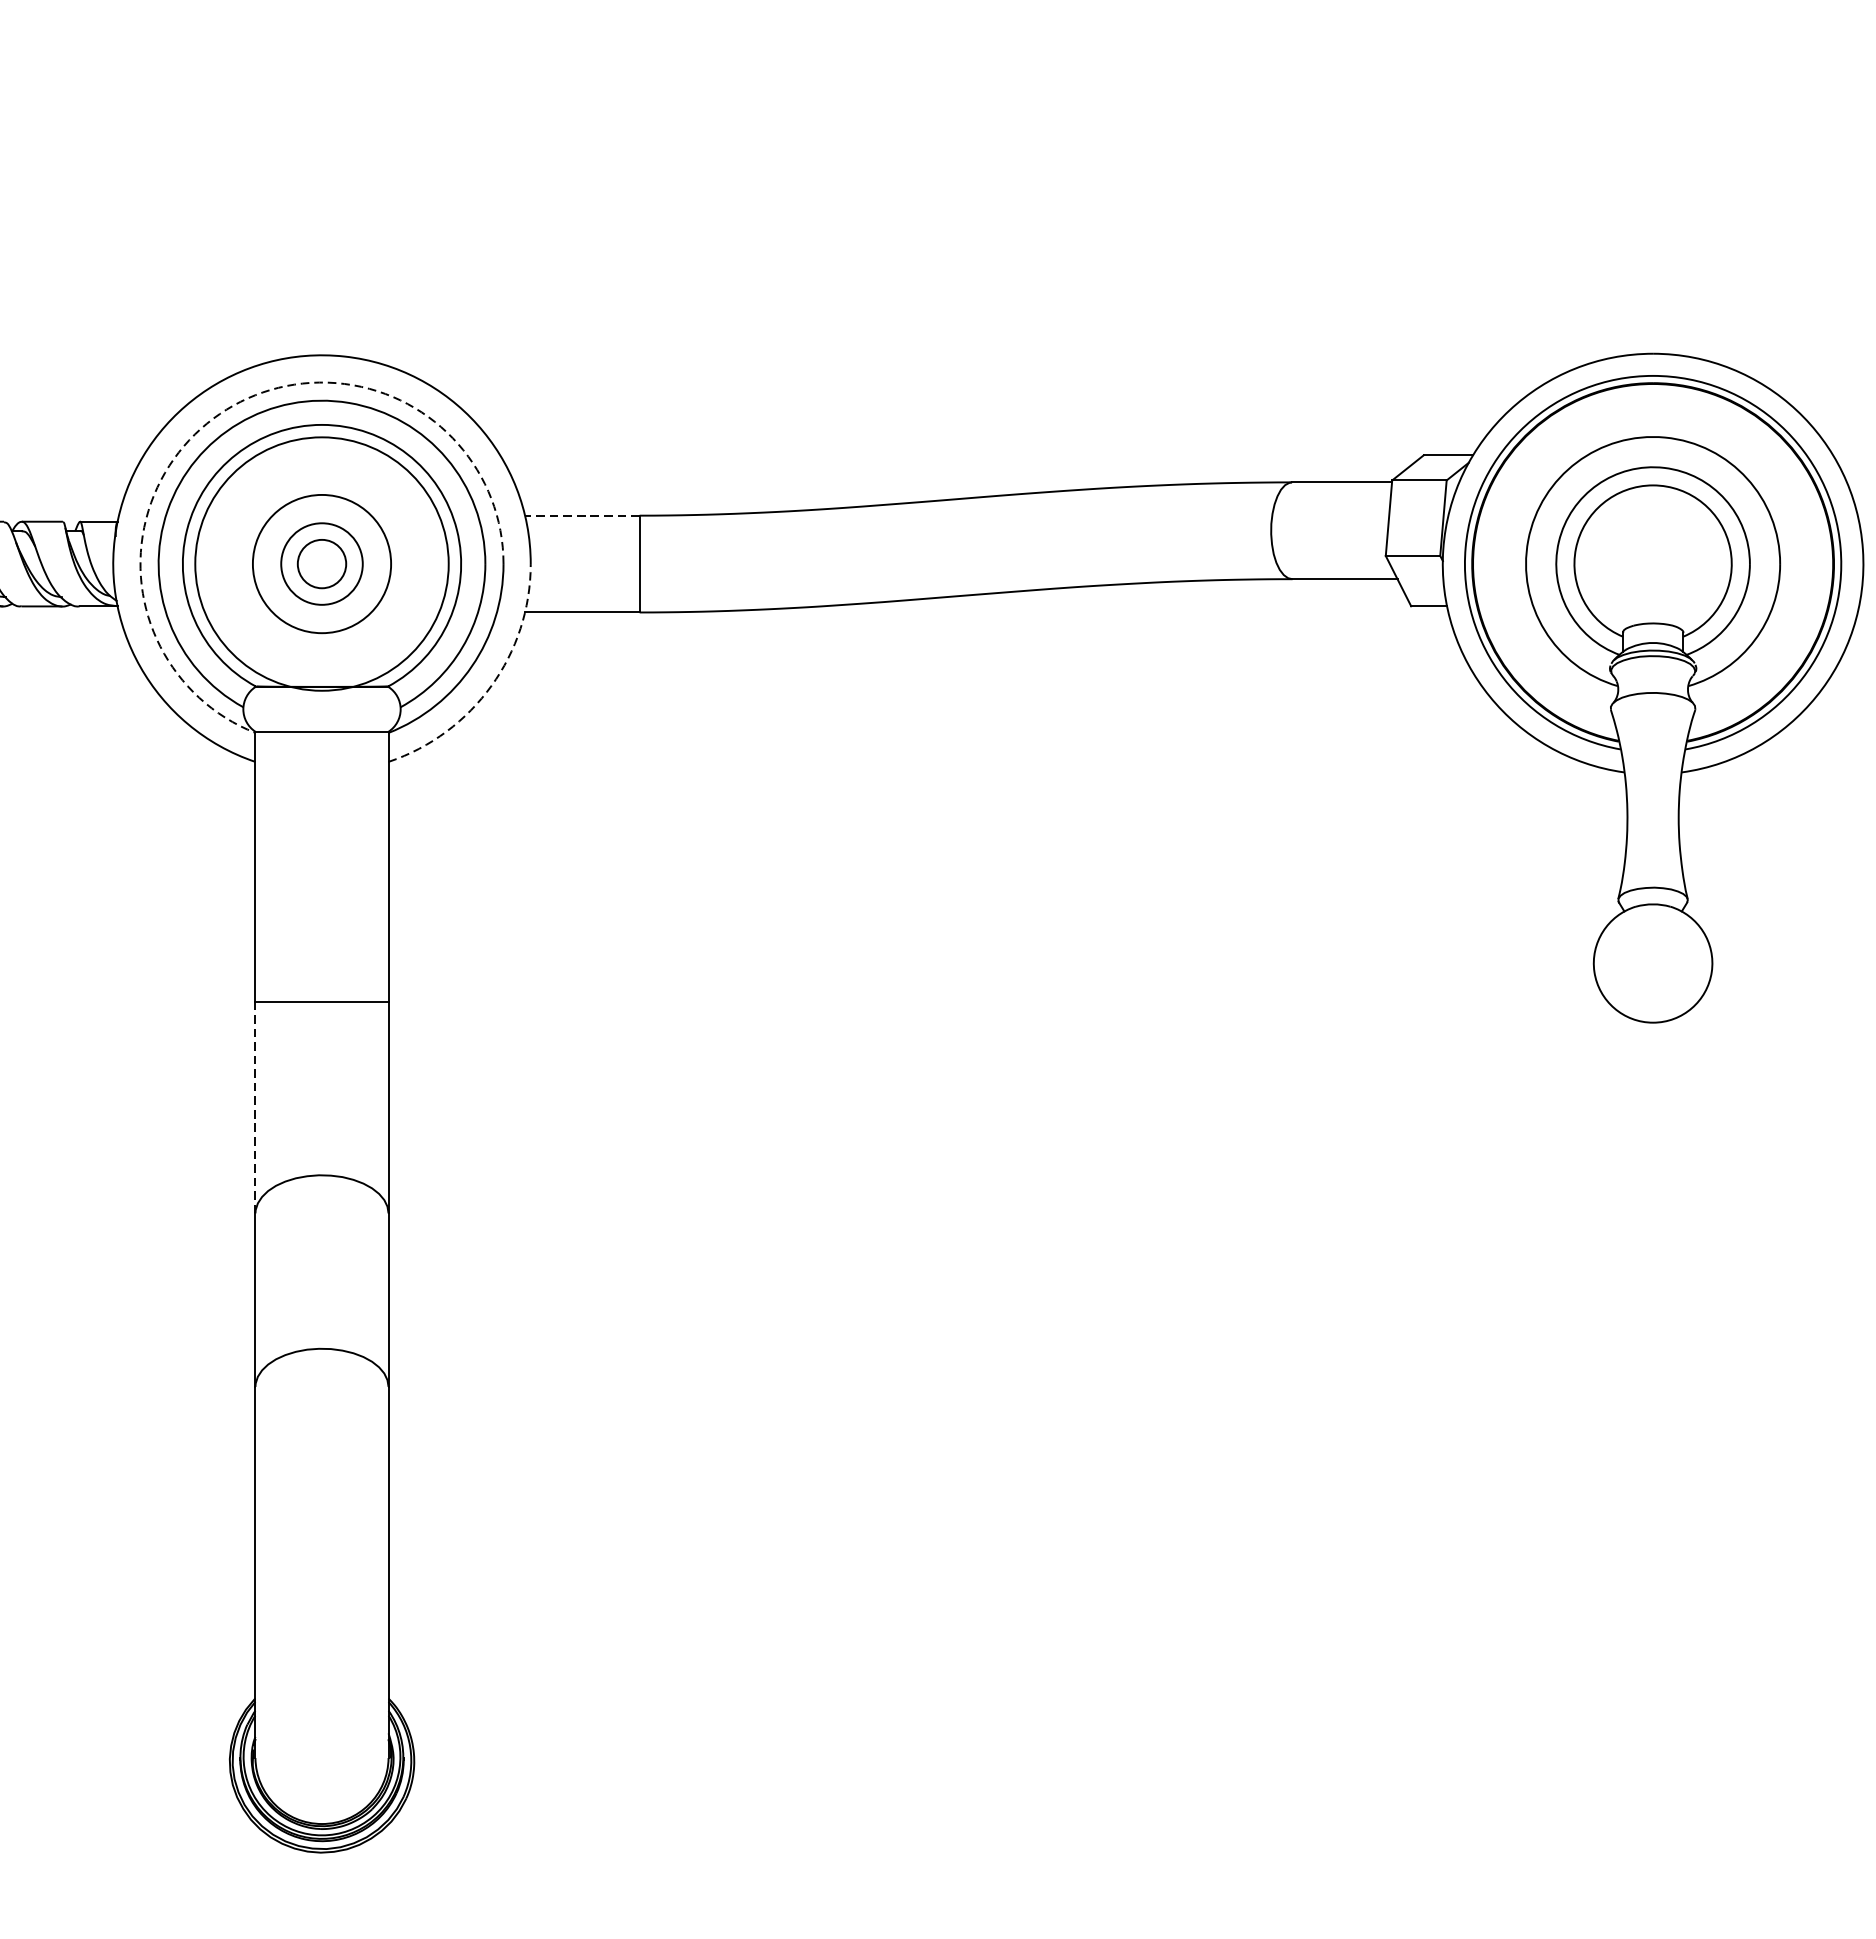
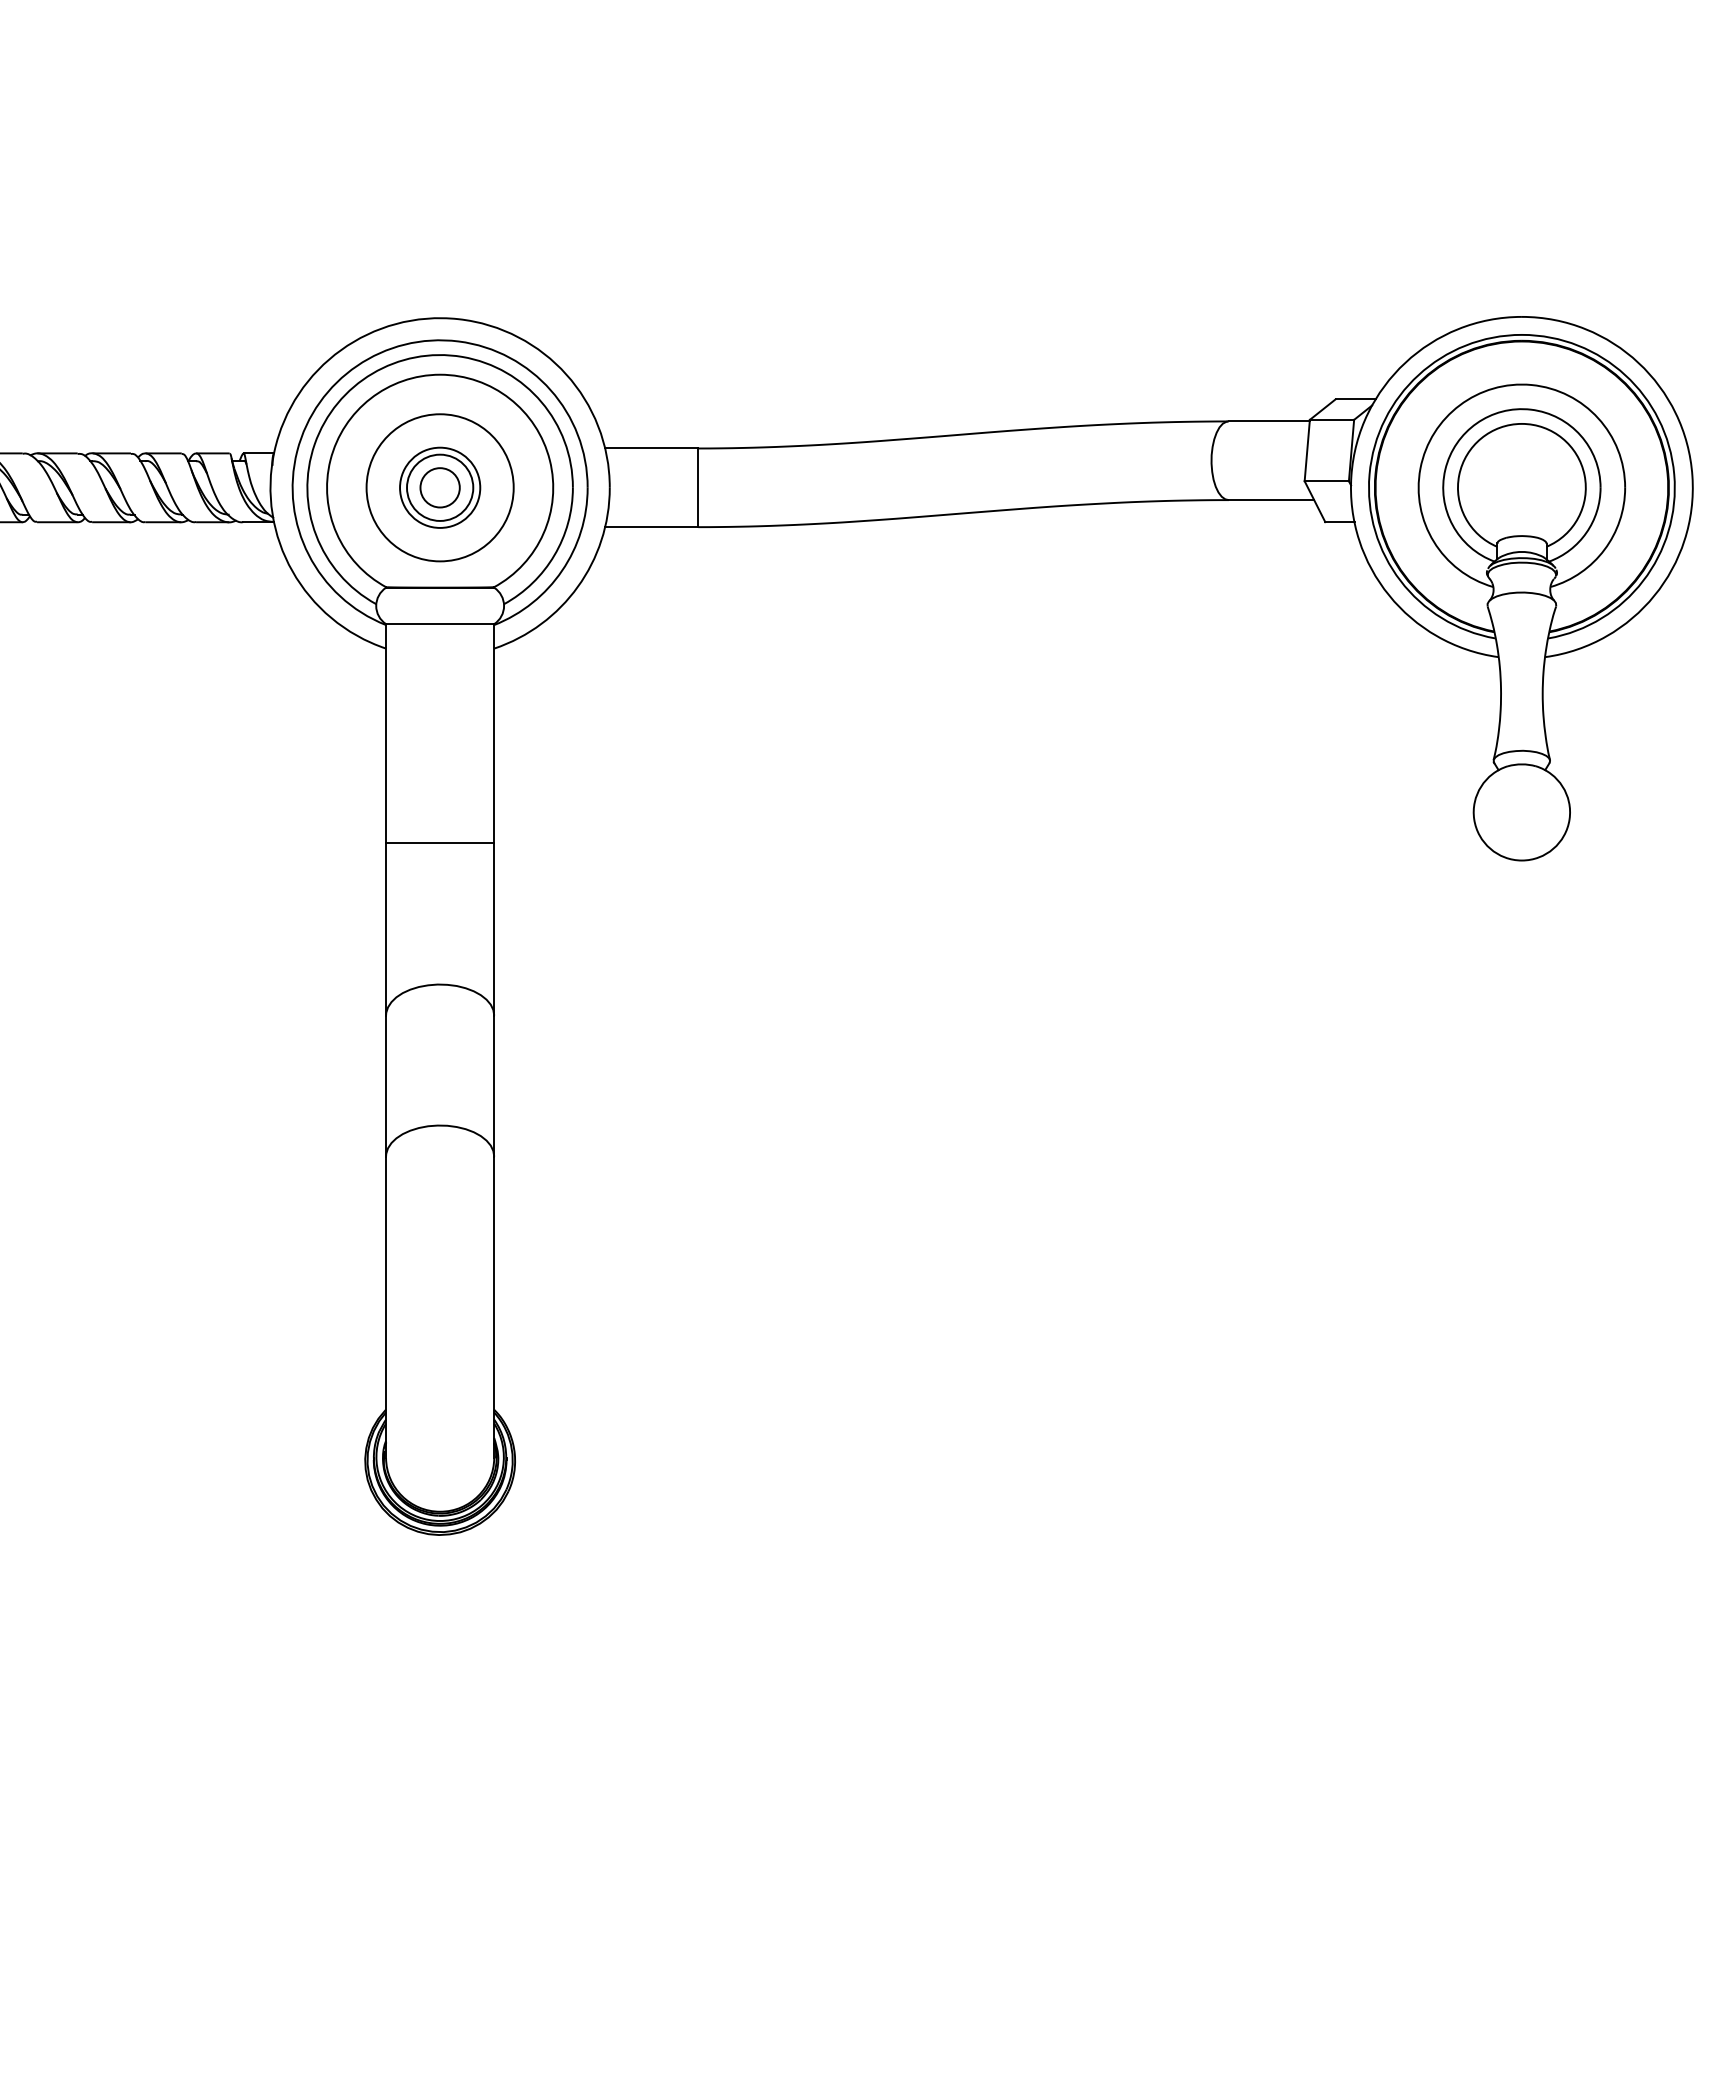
arc: (220, 413) -> (357, 365), dashed -> solid
line: (582, 515) -> (651, 448), dashed -> solid
circle: (321, 563) -> (439, 487), size x0.71
circle: (322, 563) -> (440, 487), size x0.71
arc: (491, 685) -> (577, 586), dashed -> solid
line: (255, 1107) -> (386, 929), dashed -> solid

